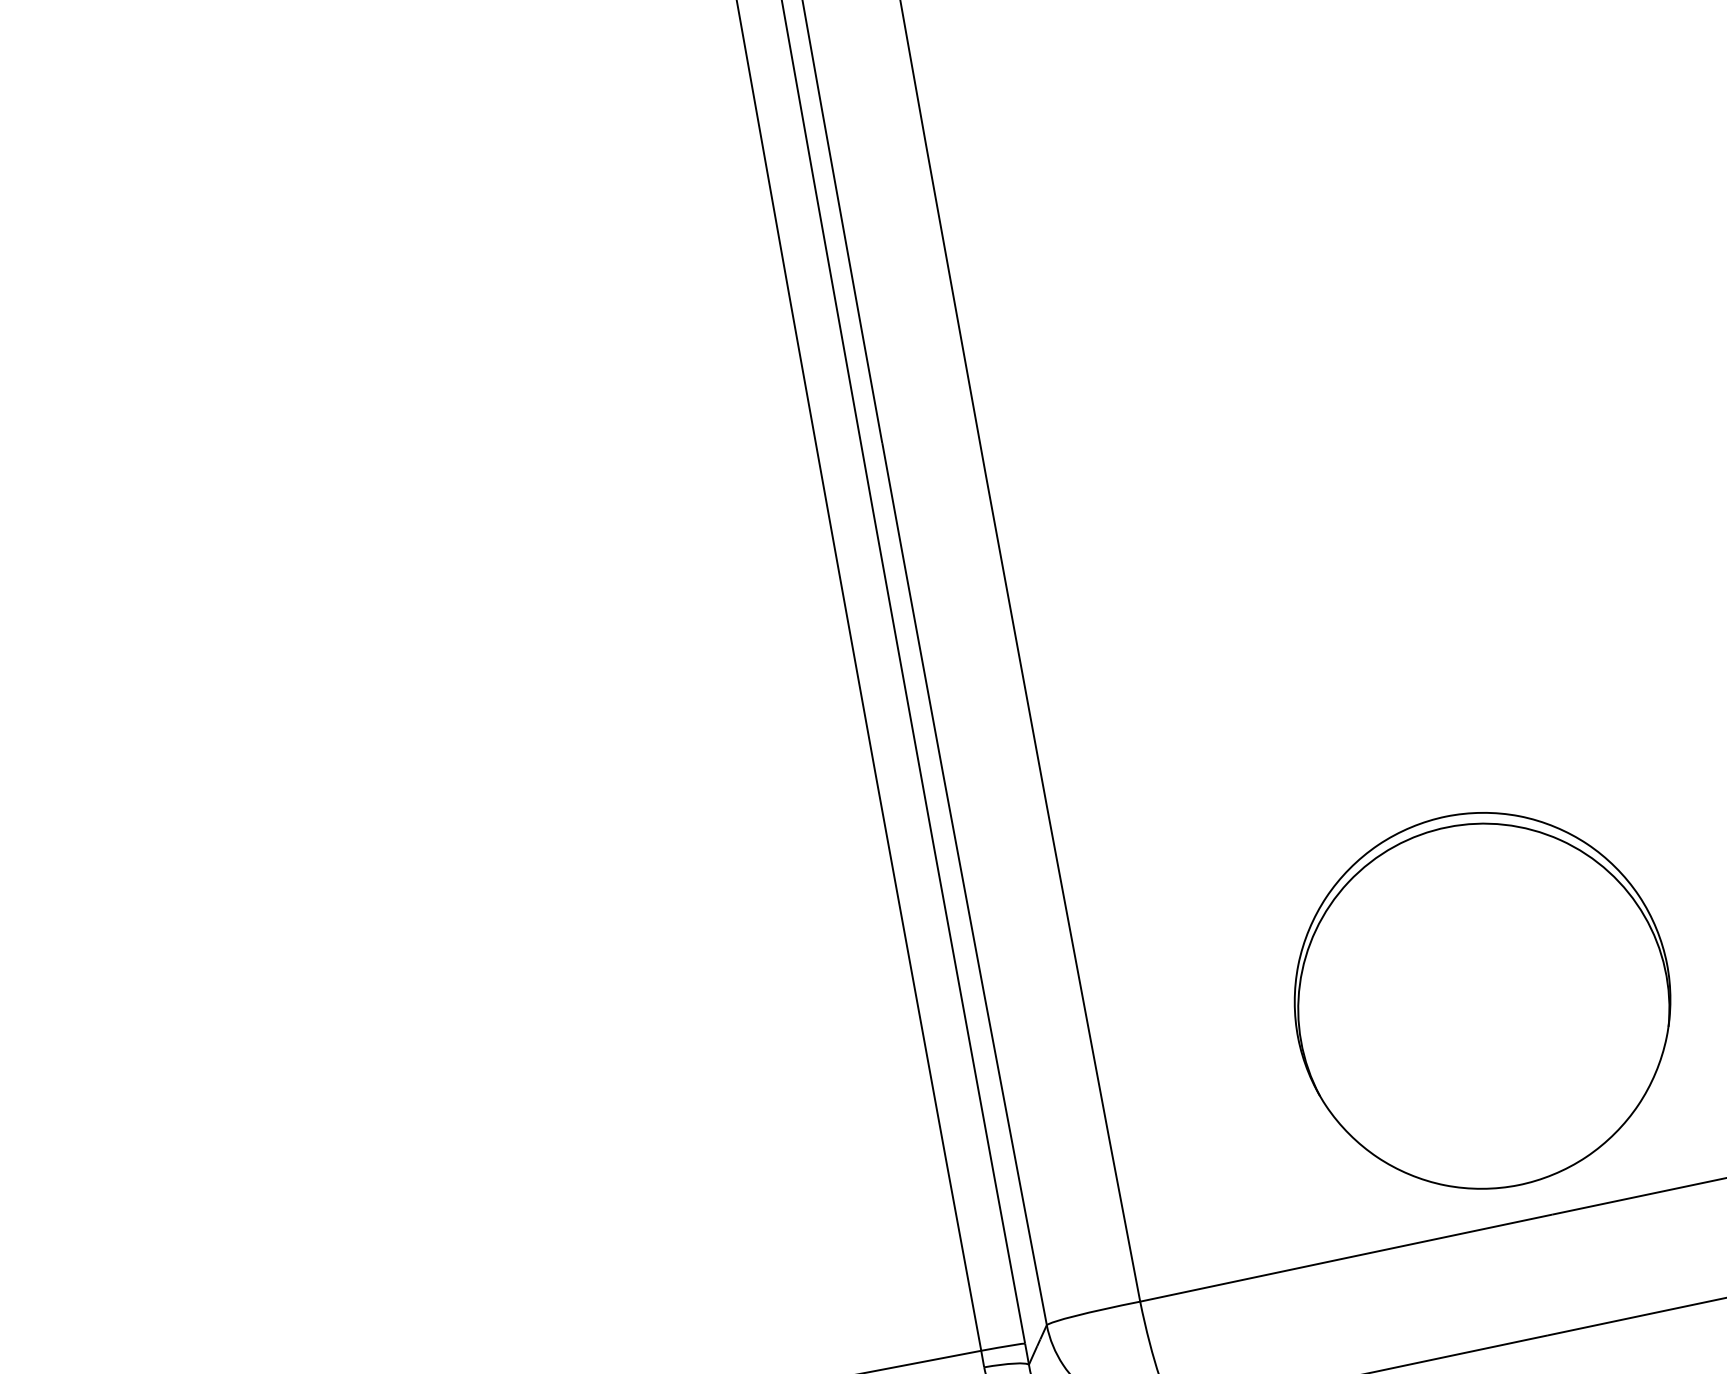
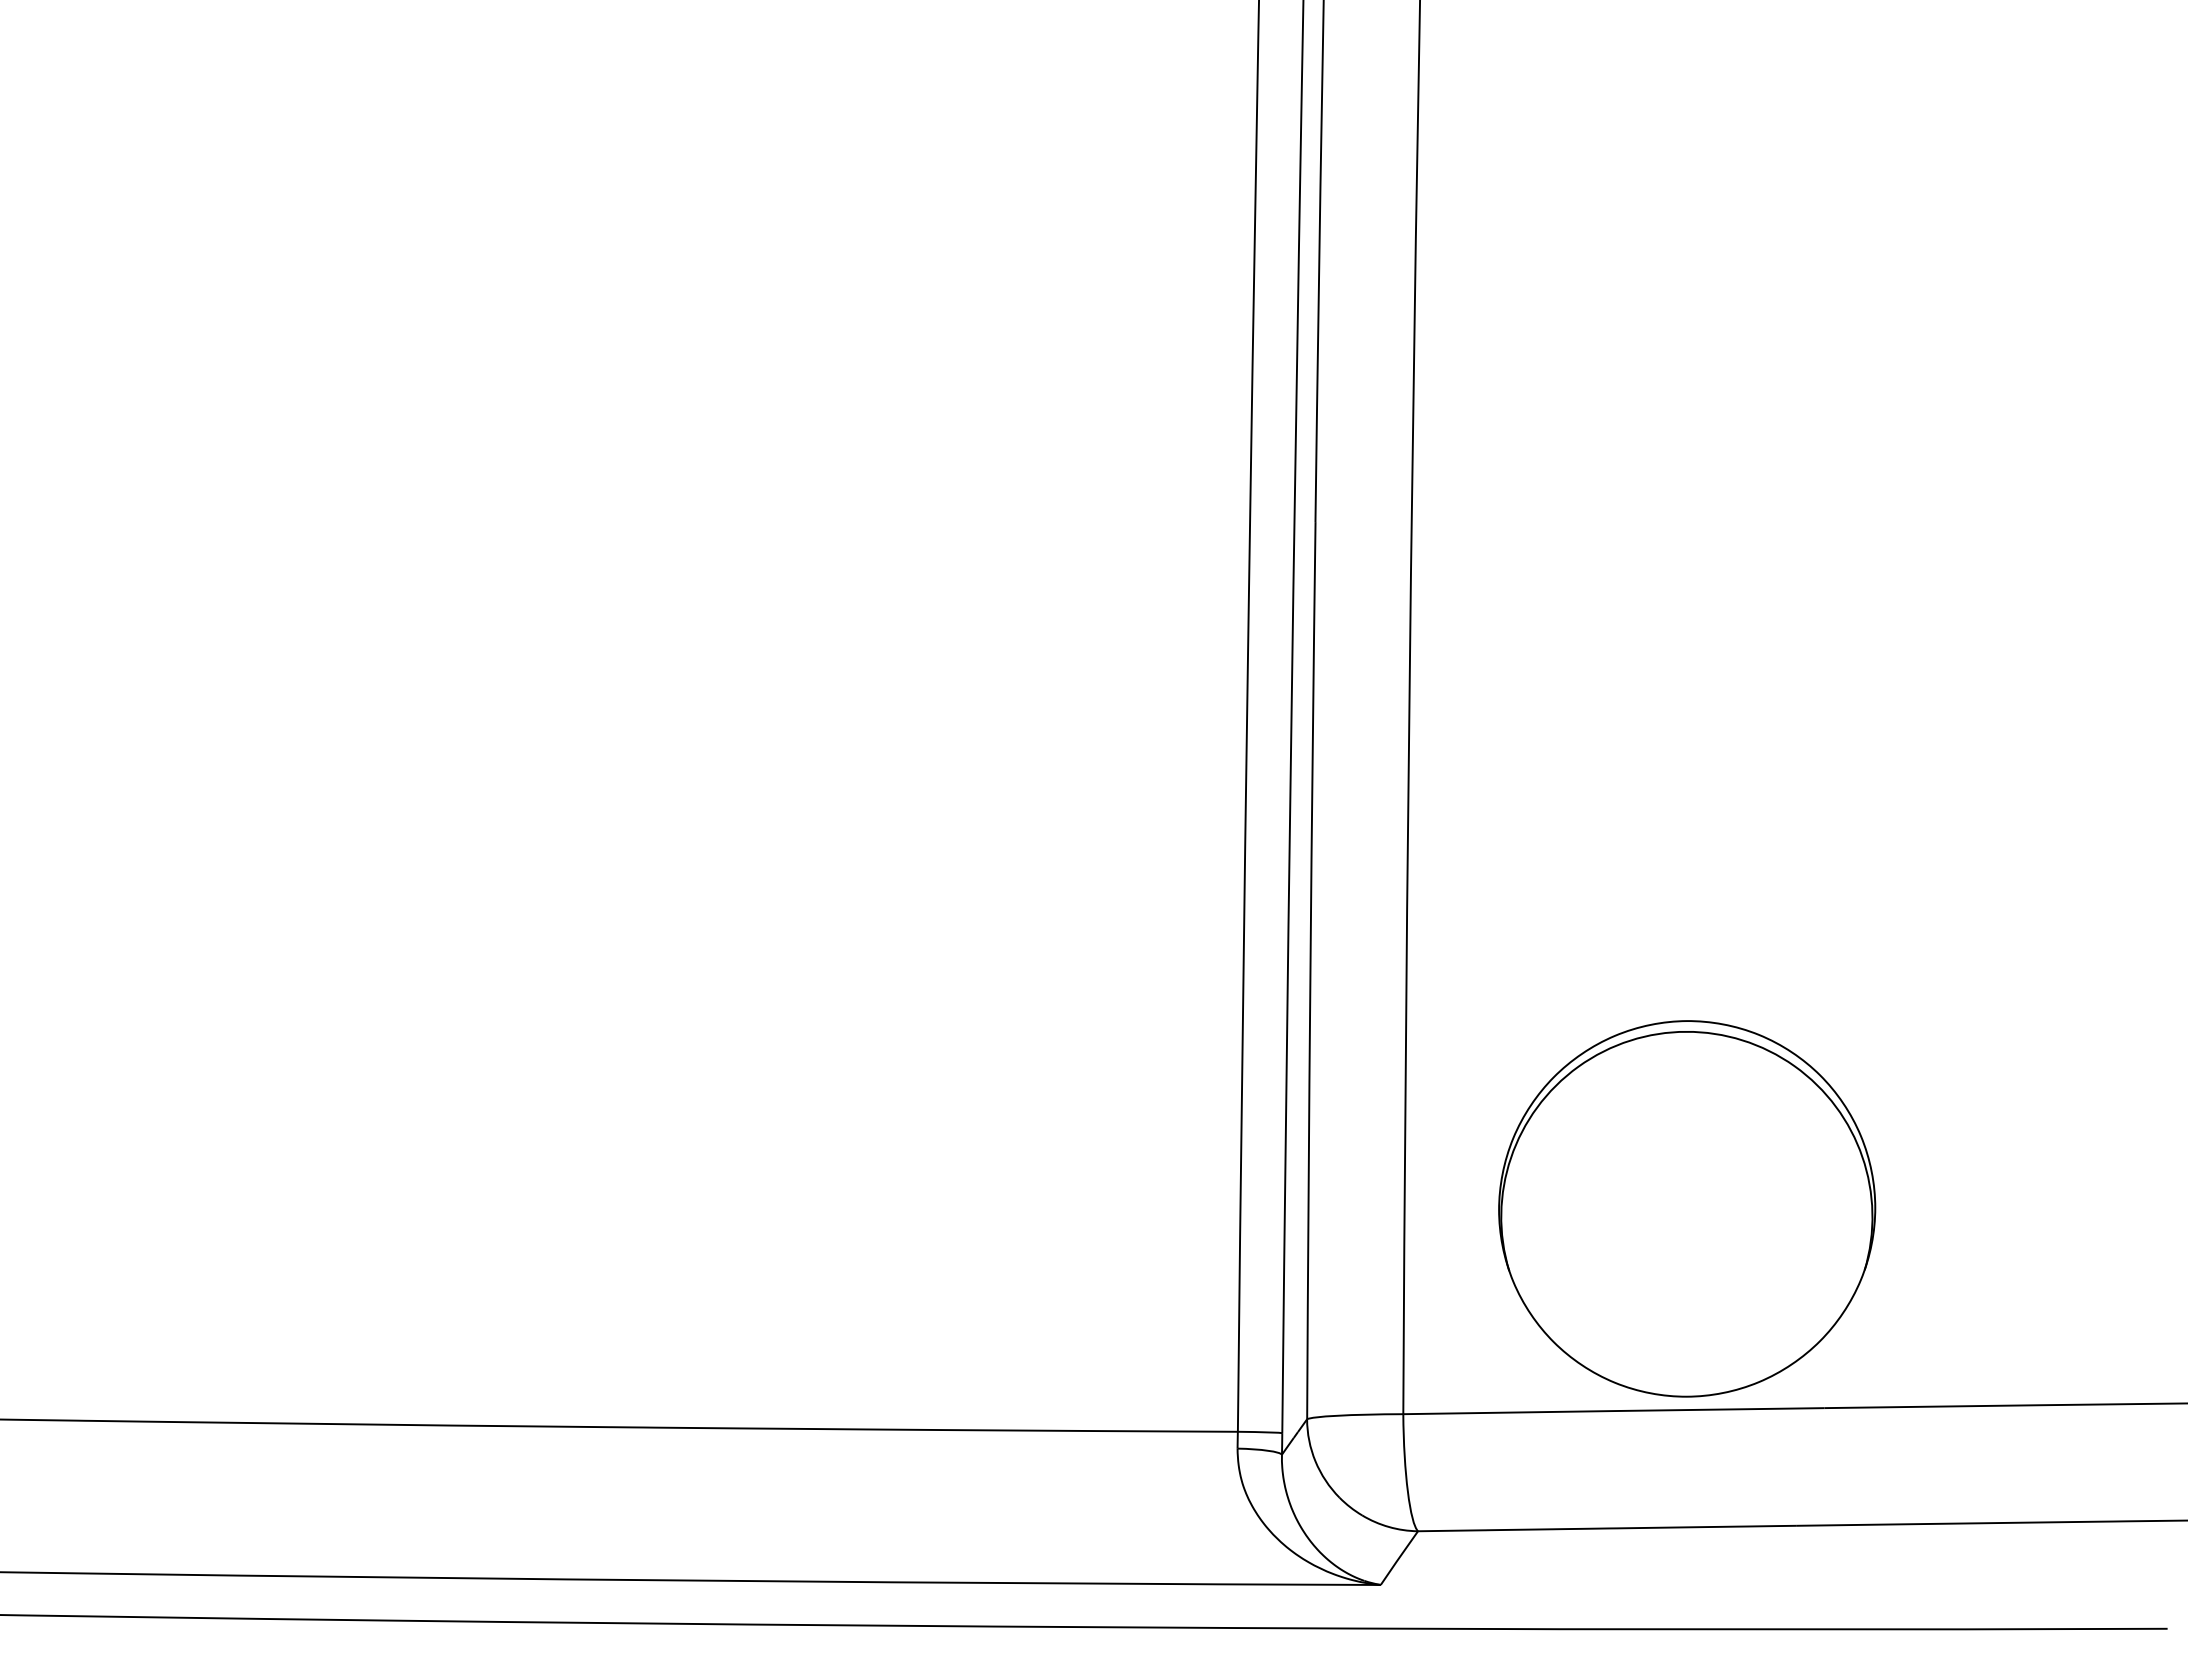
part: (1482, 1000) -> (1687, 1208), moved

